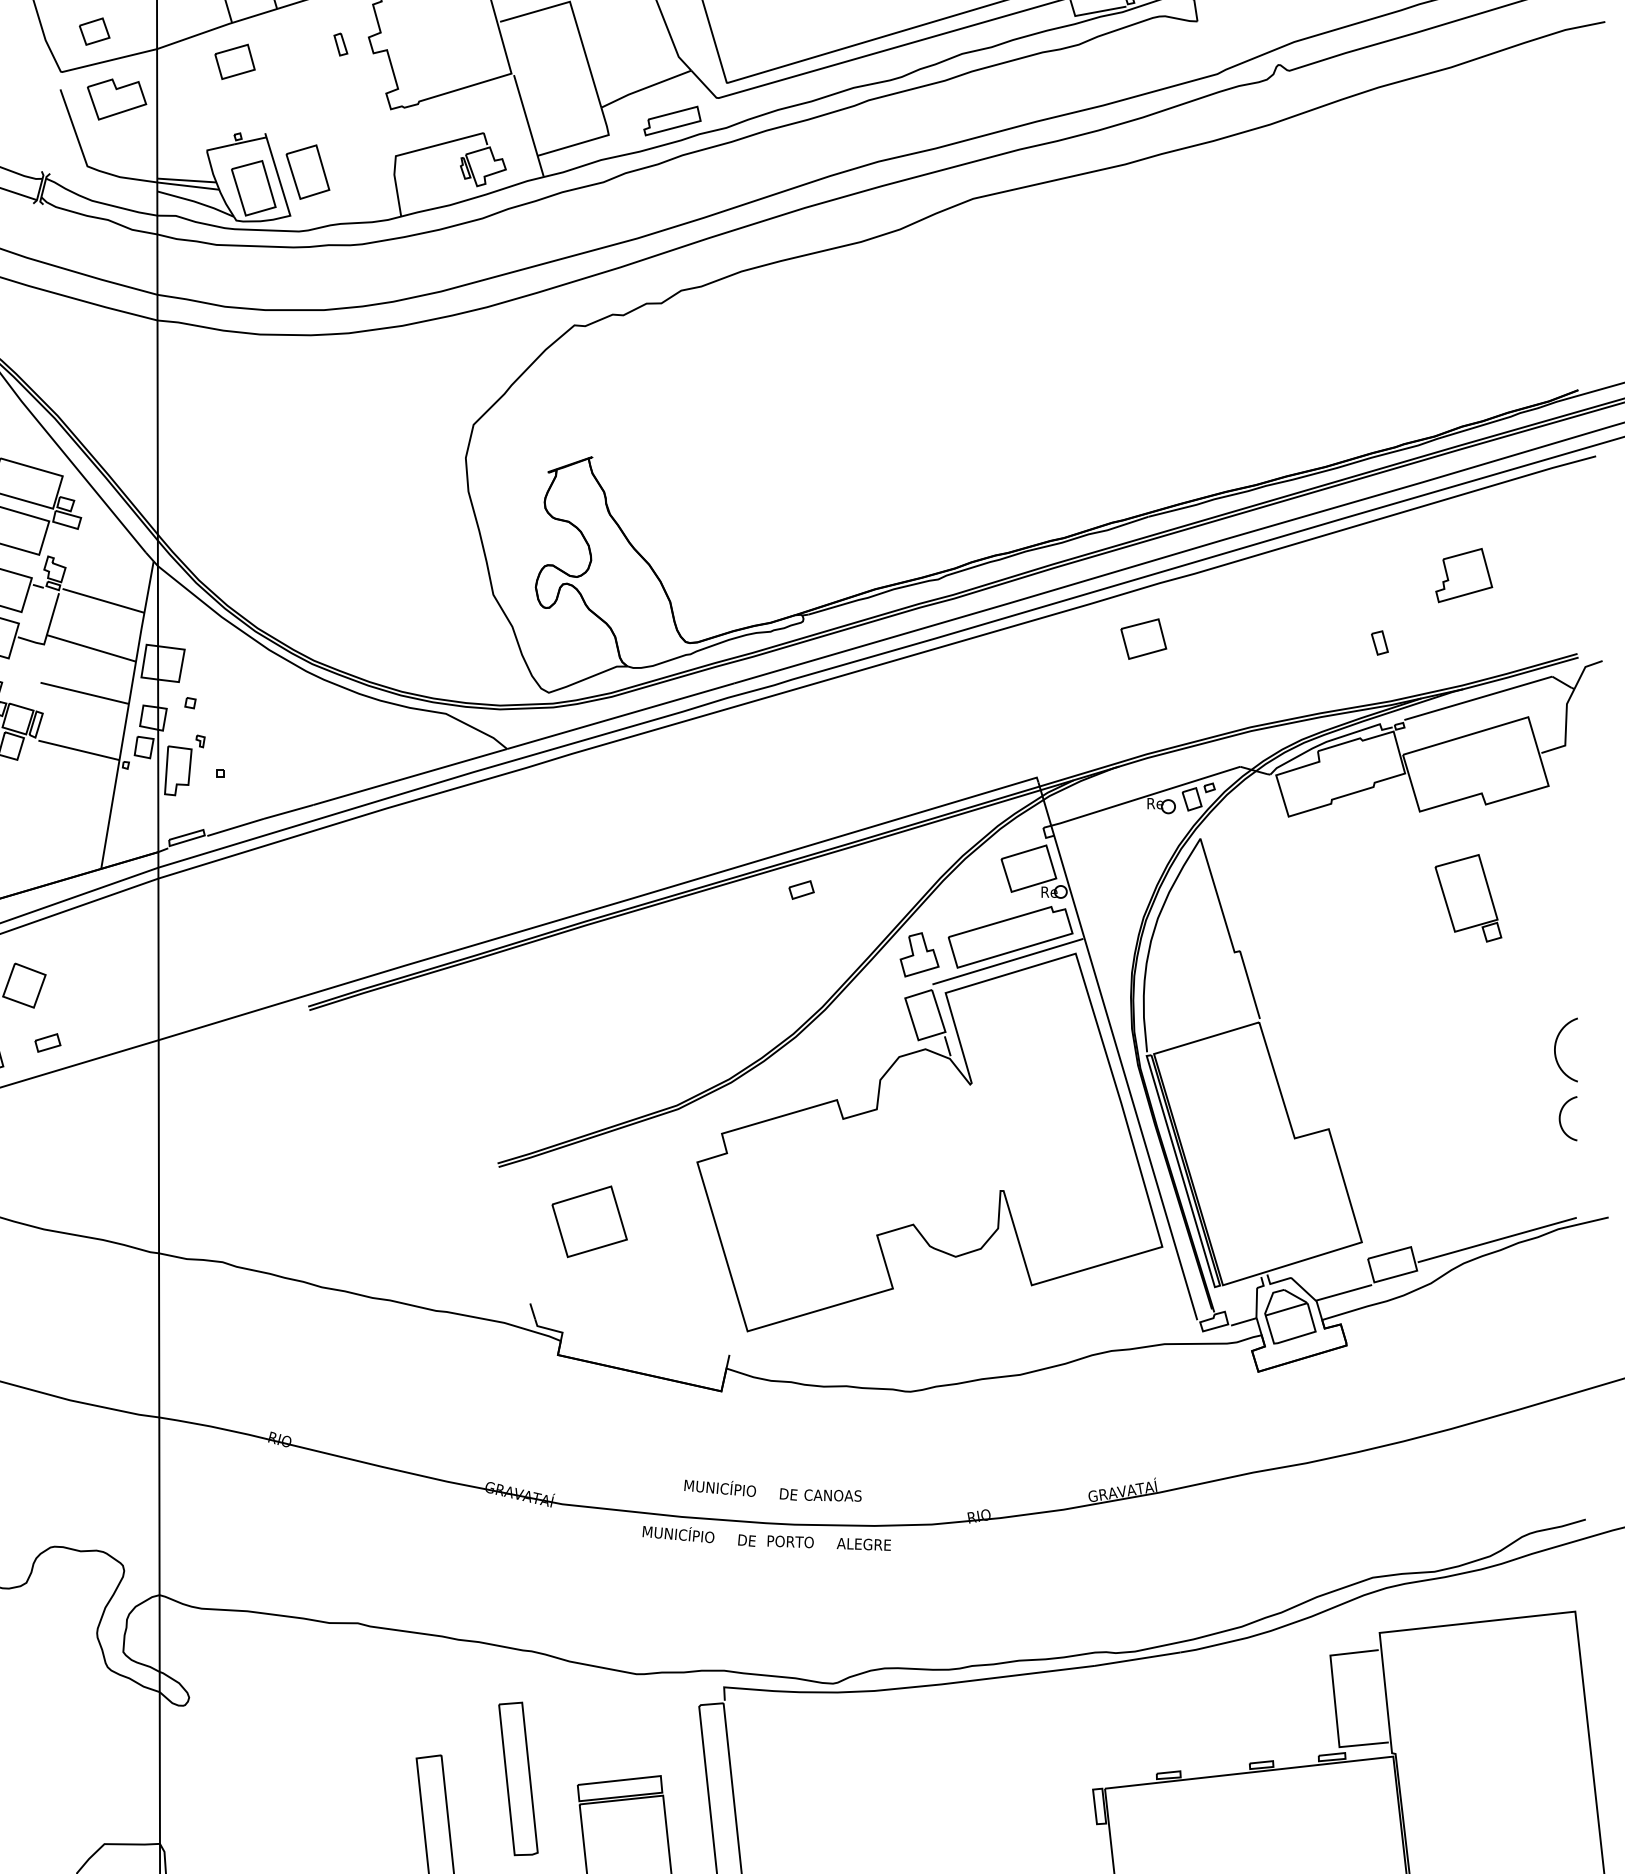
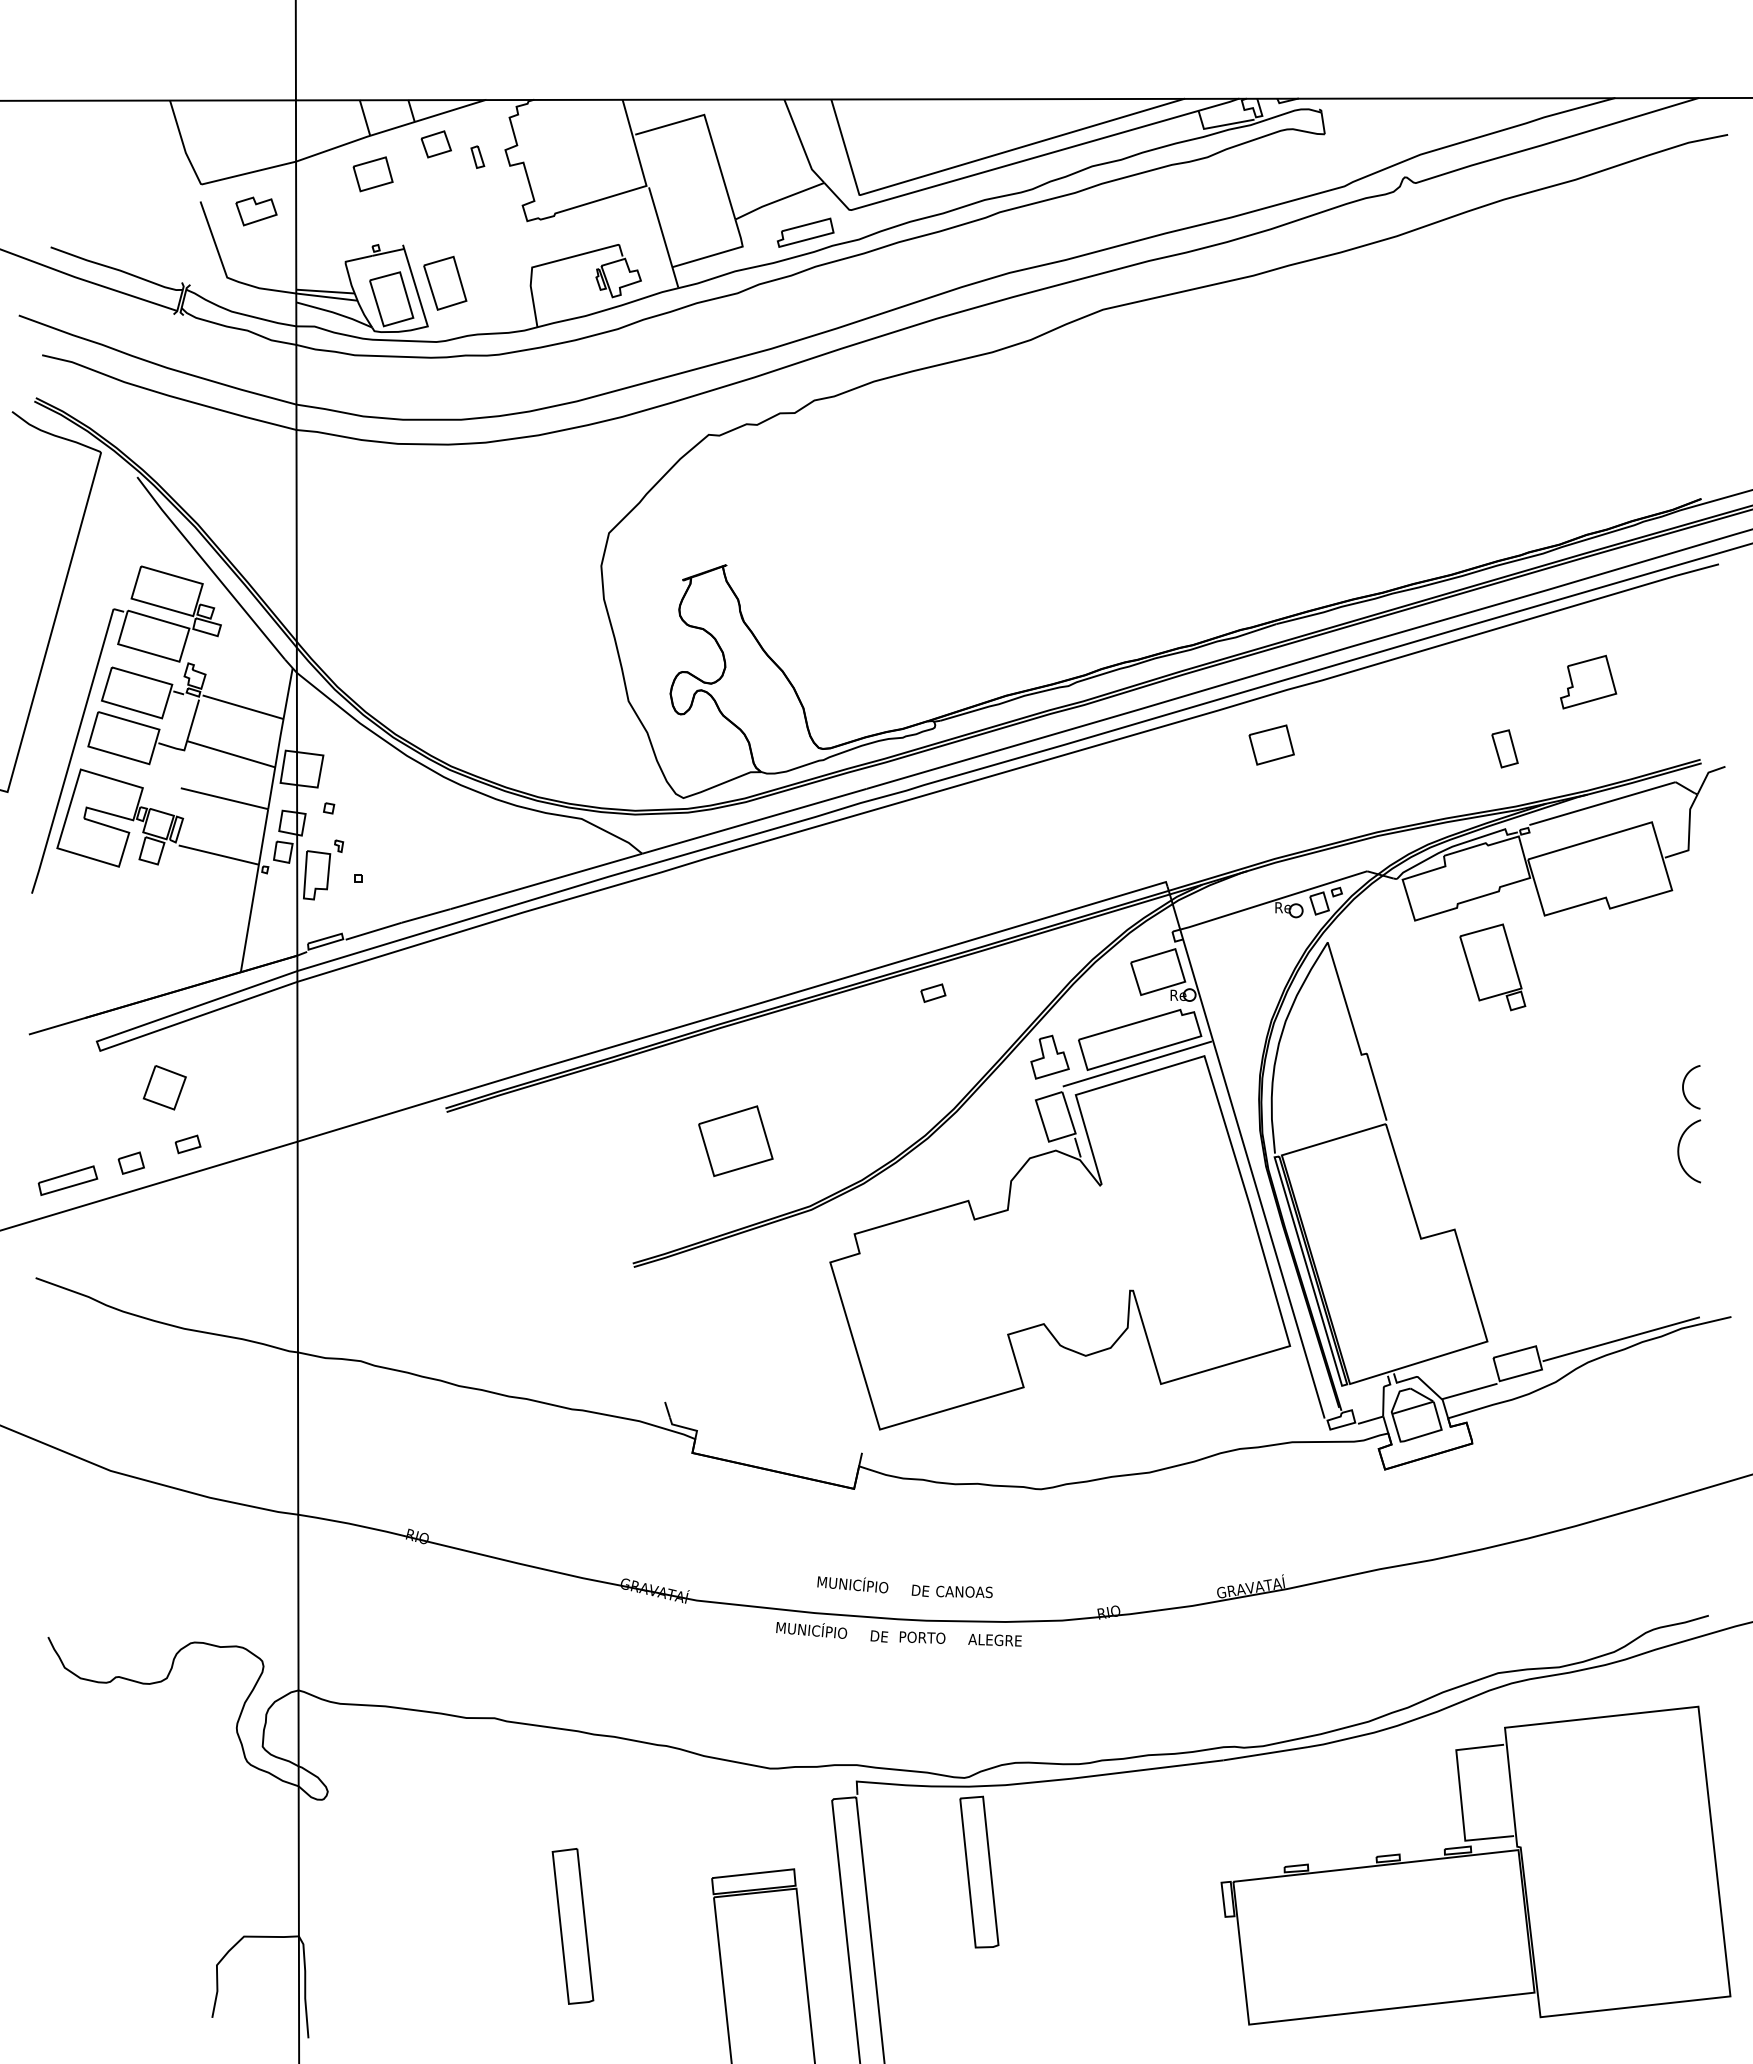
part: (93, 31) -> (435, 144), moved
part: (117, 99) -> (256, 211), size x0.7
part: (1380, 642) -> (1505, 748), size x1.6
part: (1468, 898) -> (1492, 967), moved
curve: (1561, 1115) -> (1684, 1084), moved
part: (589, 1222) -> (735, 1141), moved
part: (518, 1778) -> (979, 1871), moved

